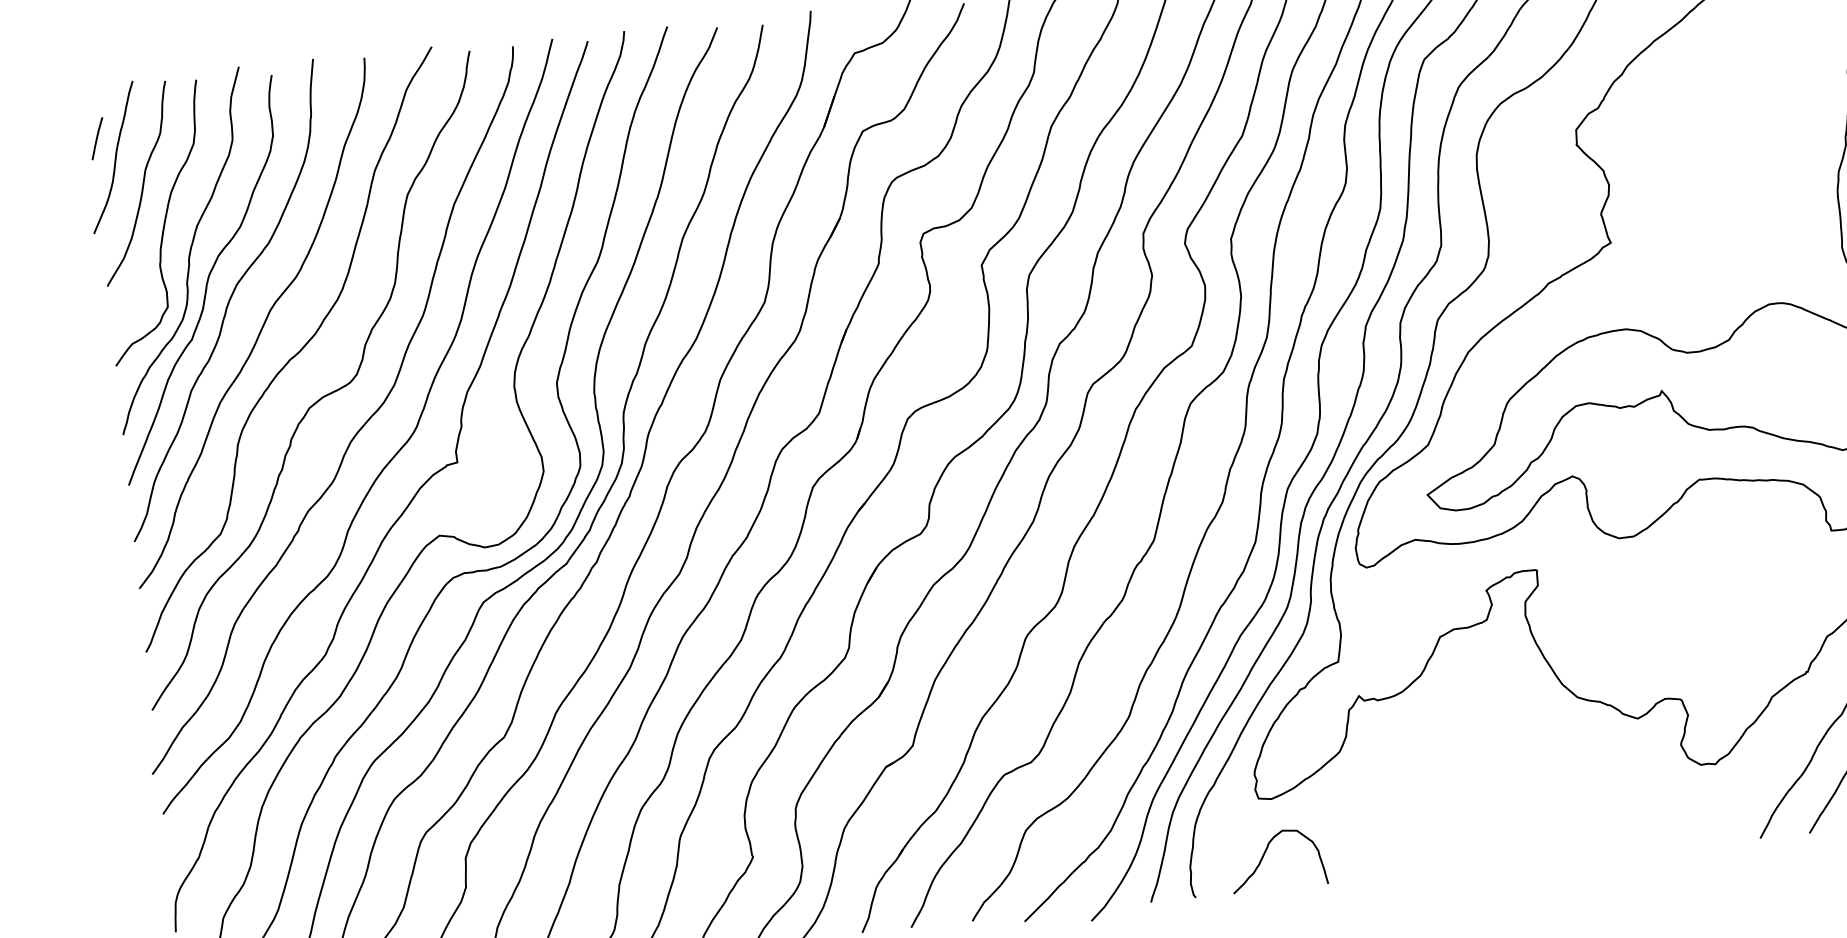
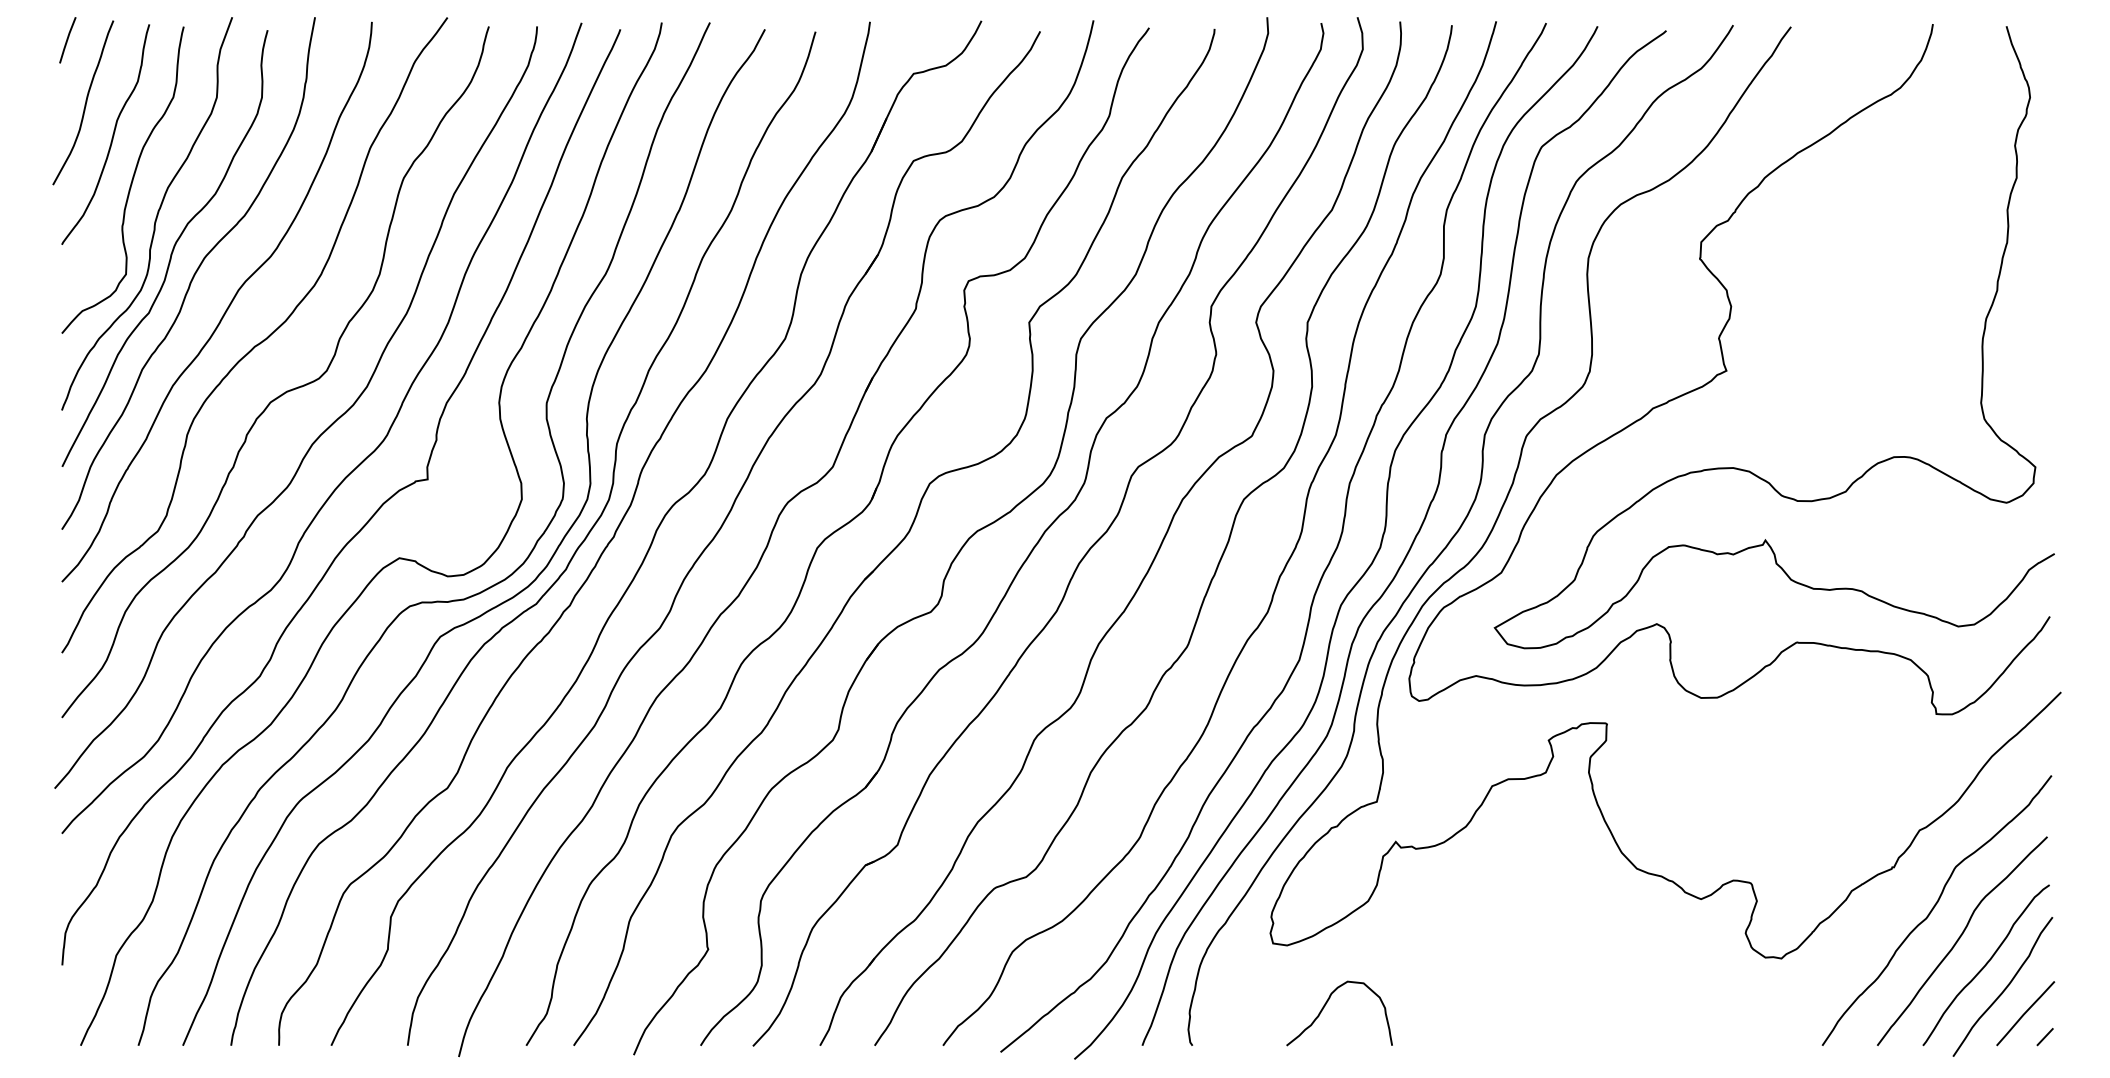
line: (97, 138) -> (67, 40), moved
curve: (1264, 855) -> (1325, 1006), moved

